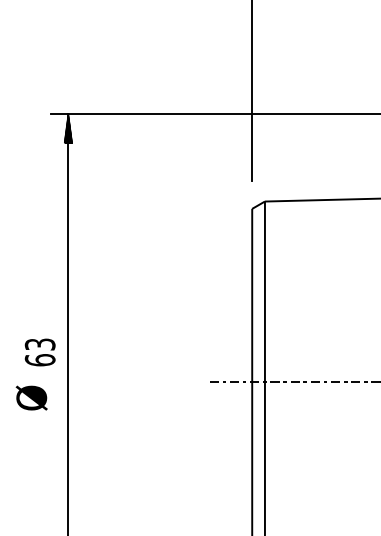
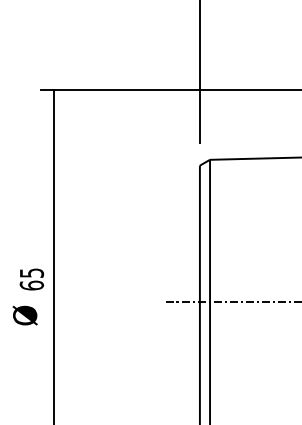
hatch: (68, 127) -> (54, 101), removed
text: (39, 343) -> (31, 272), 63 -> 65

